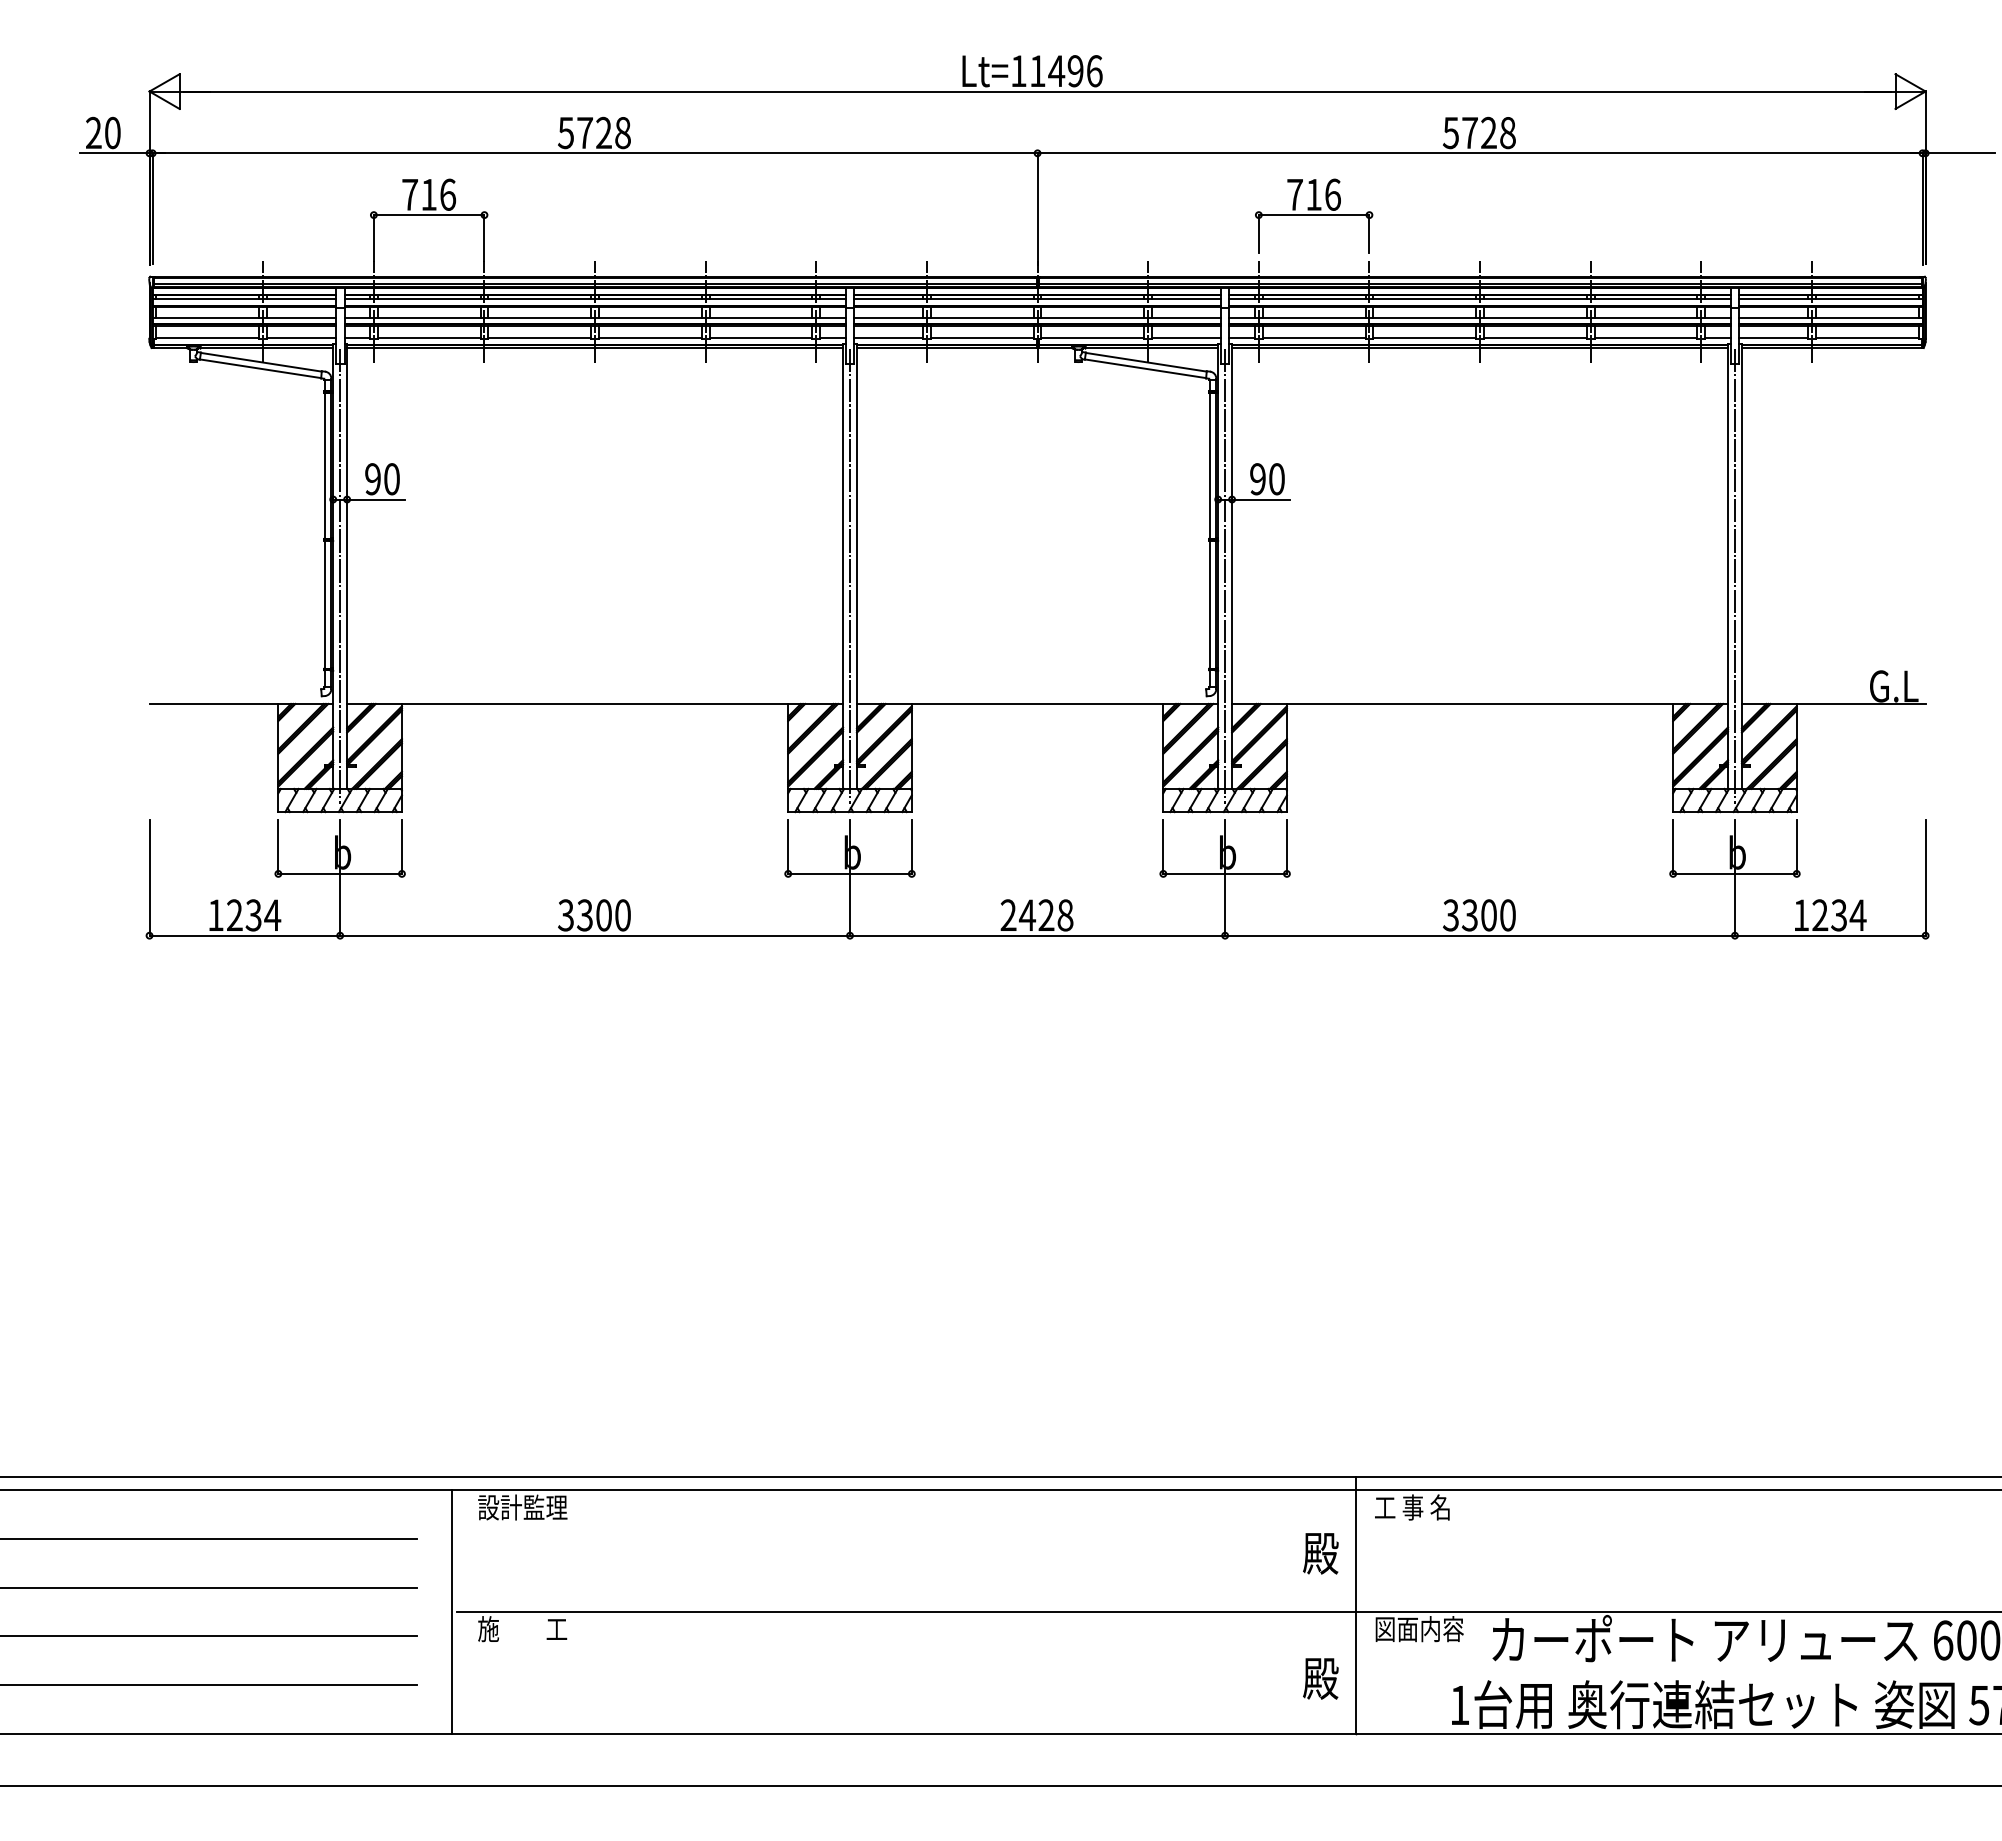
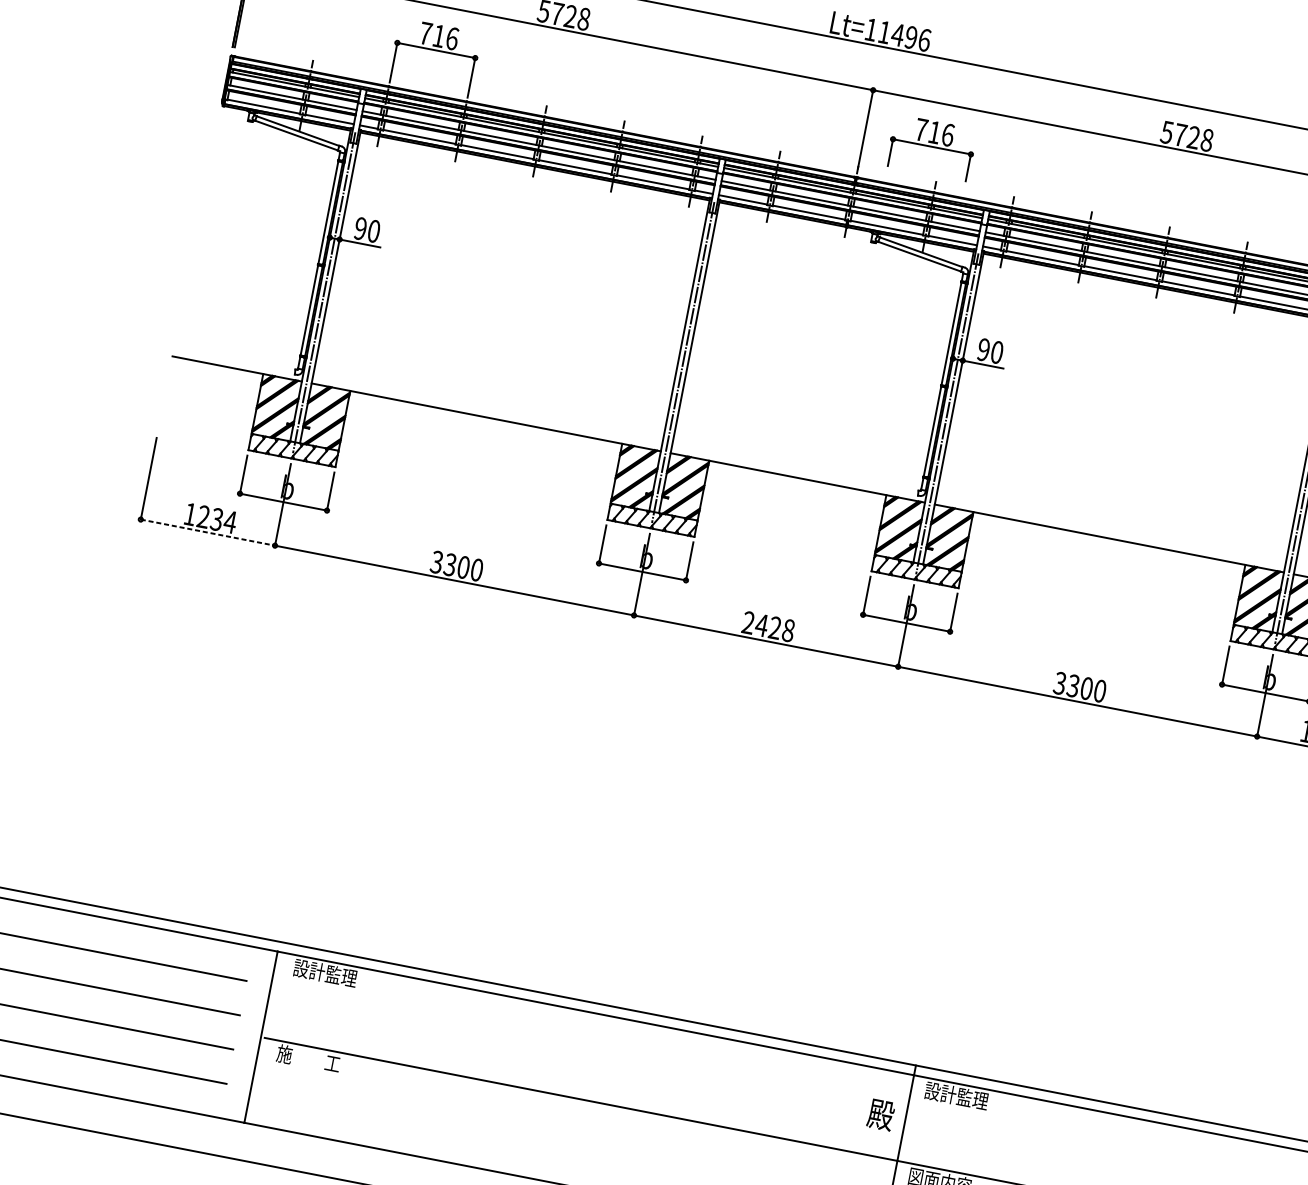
part: (1314, 215) -> (932, 147), moved
line: (245, 935) -> (208, 532), solid -> dashed
text: (1418, 1507) -> (956, 1095), 工 事 名 -> 設計監理

